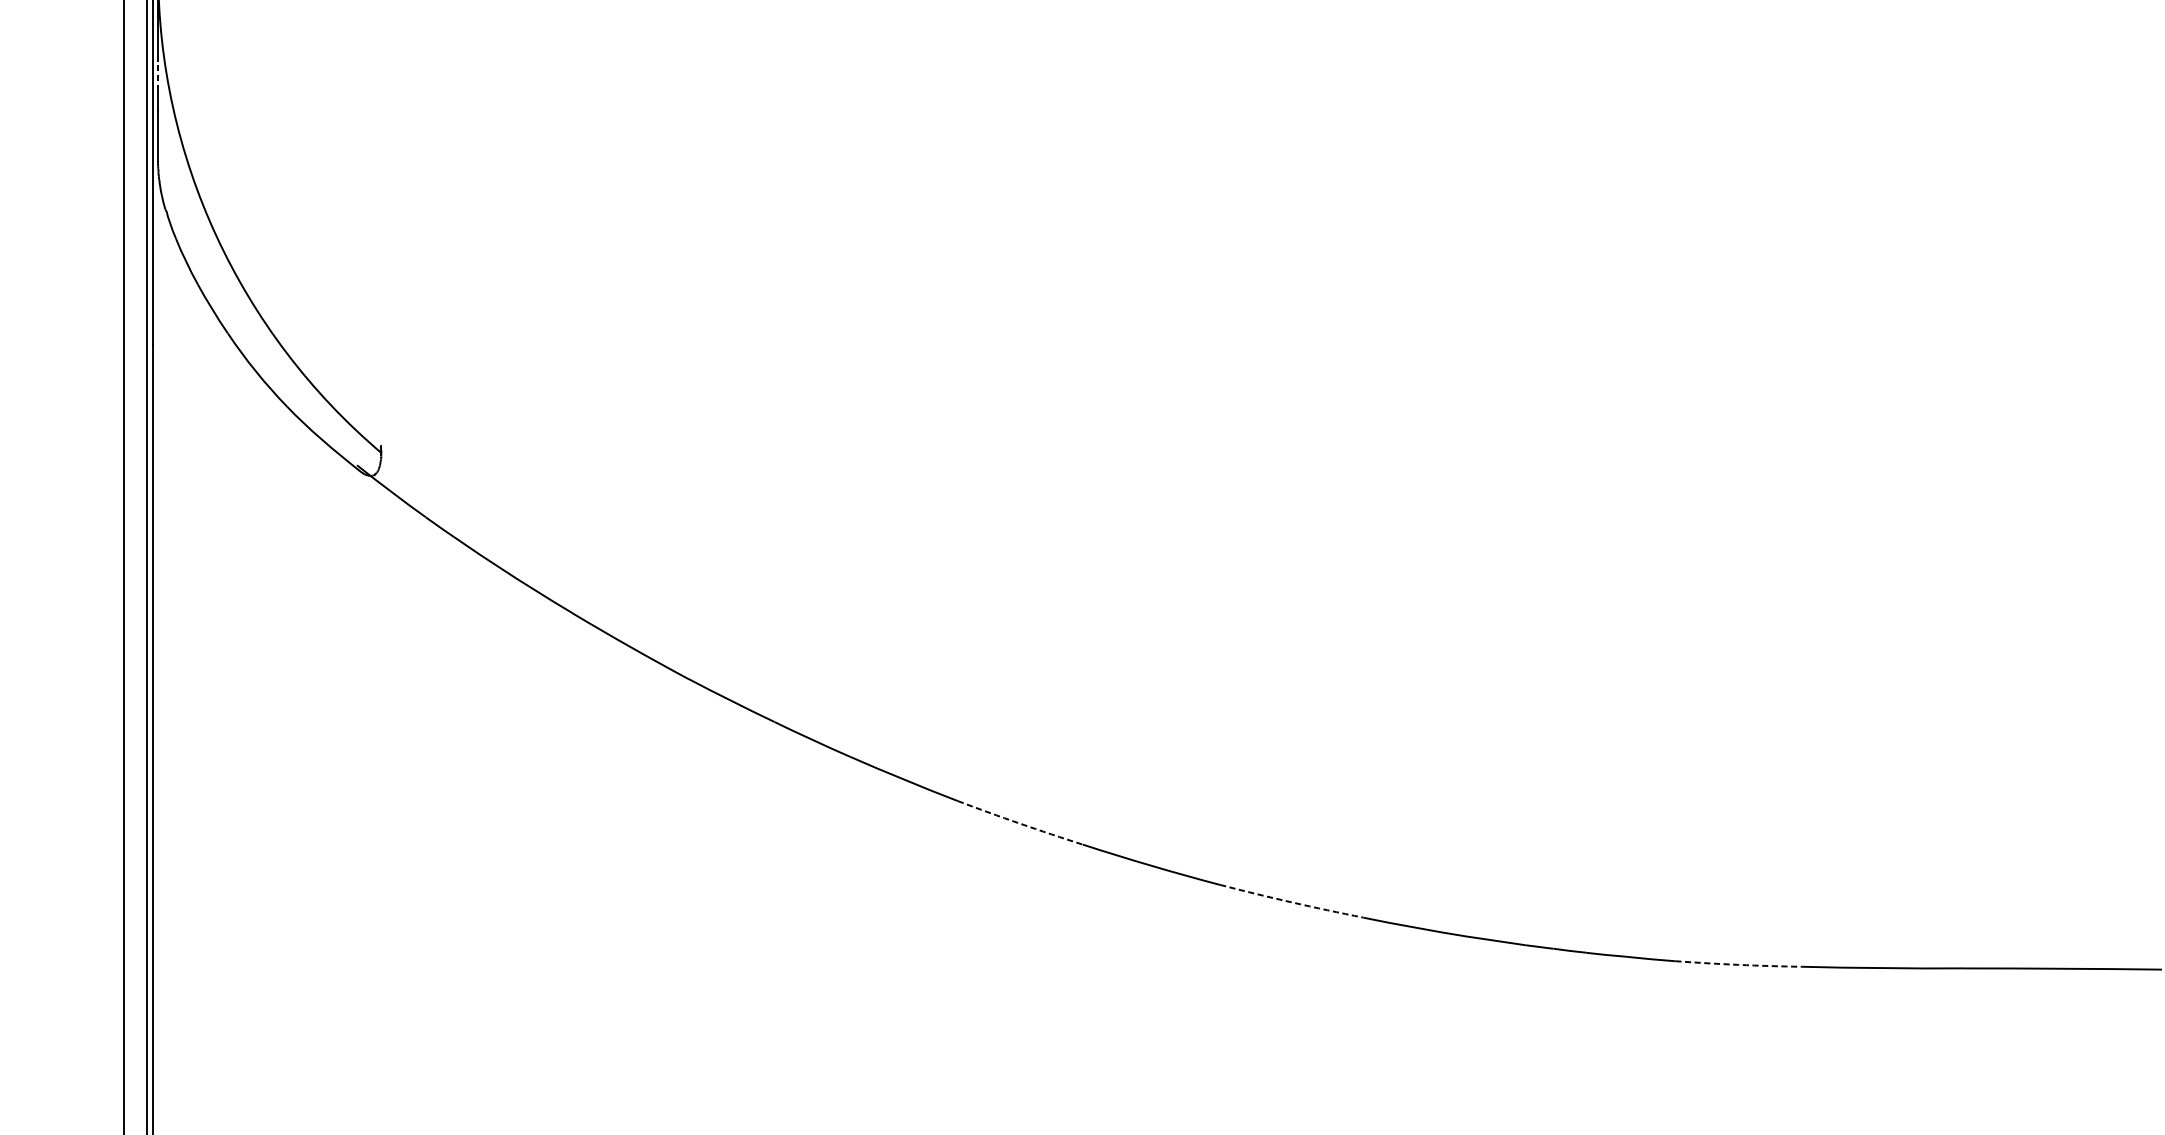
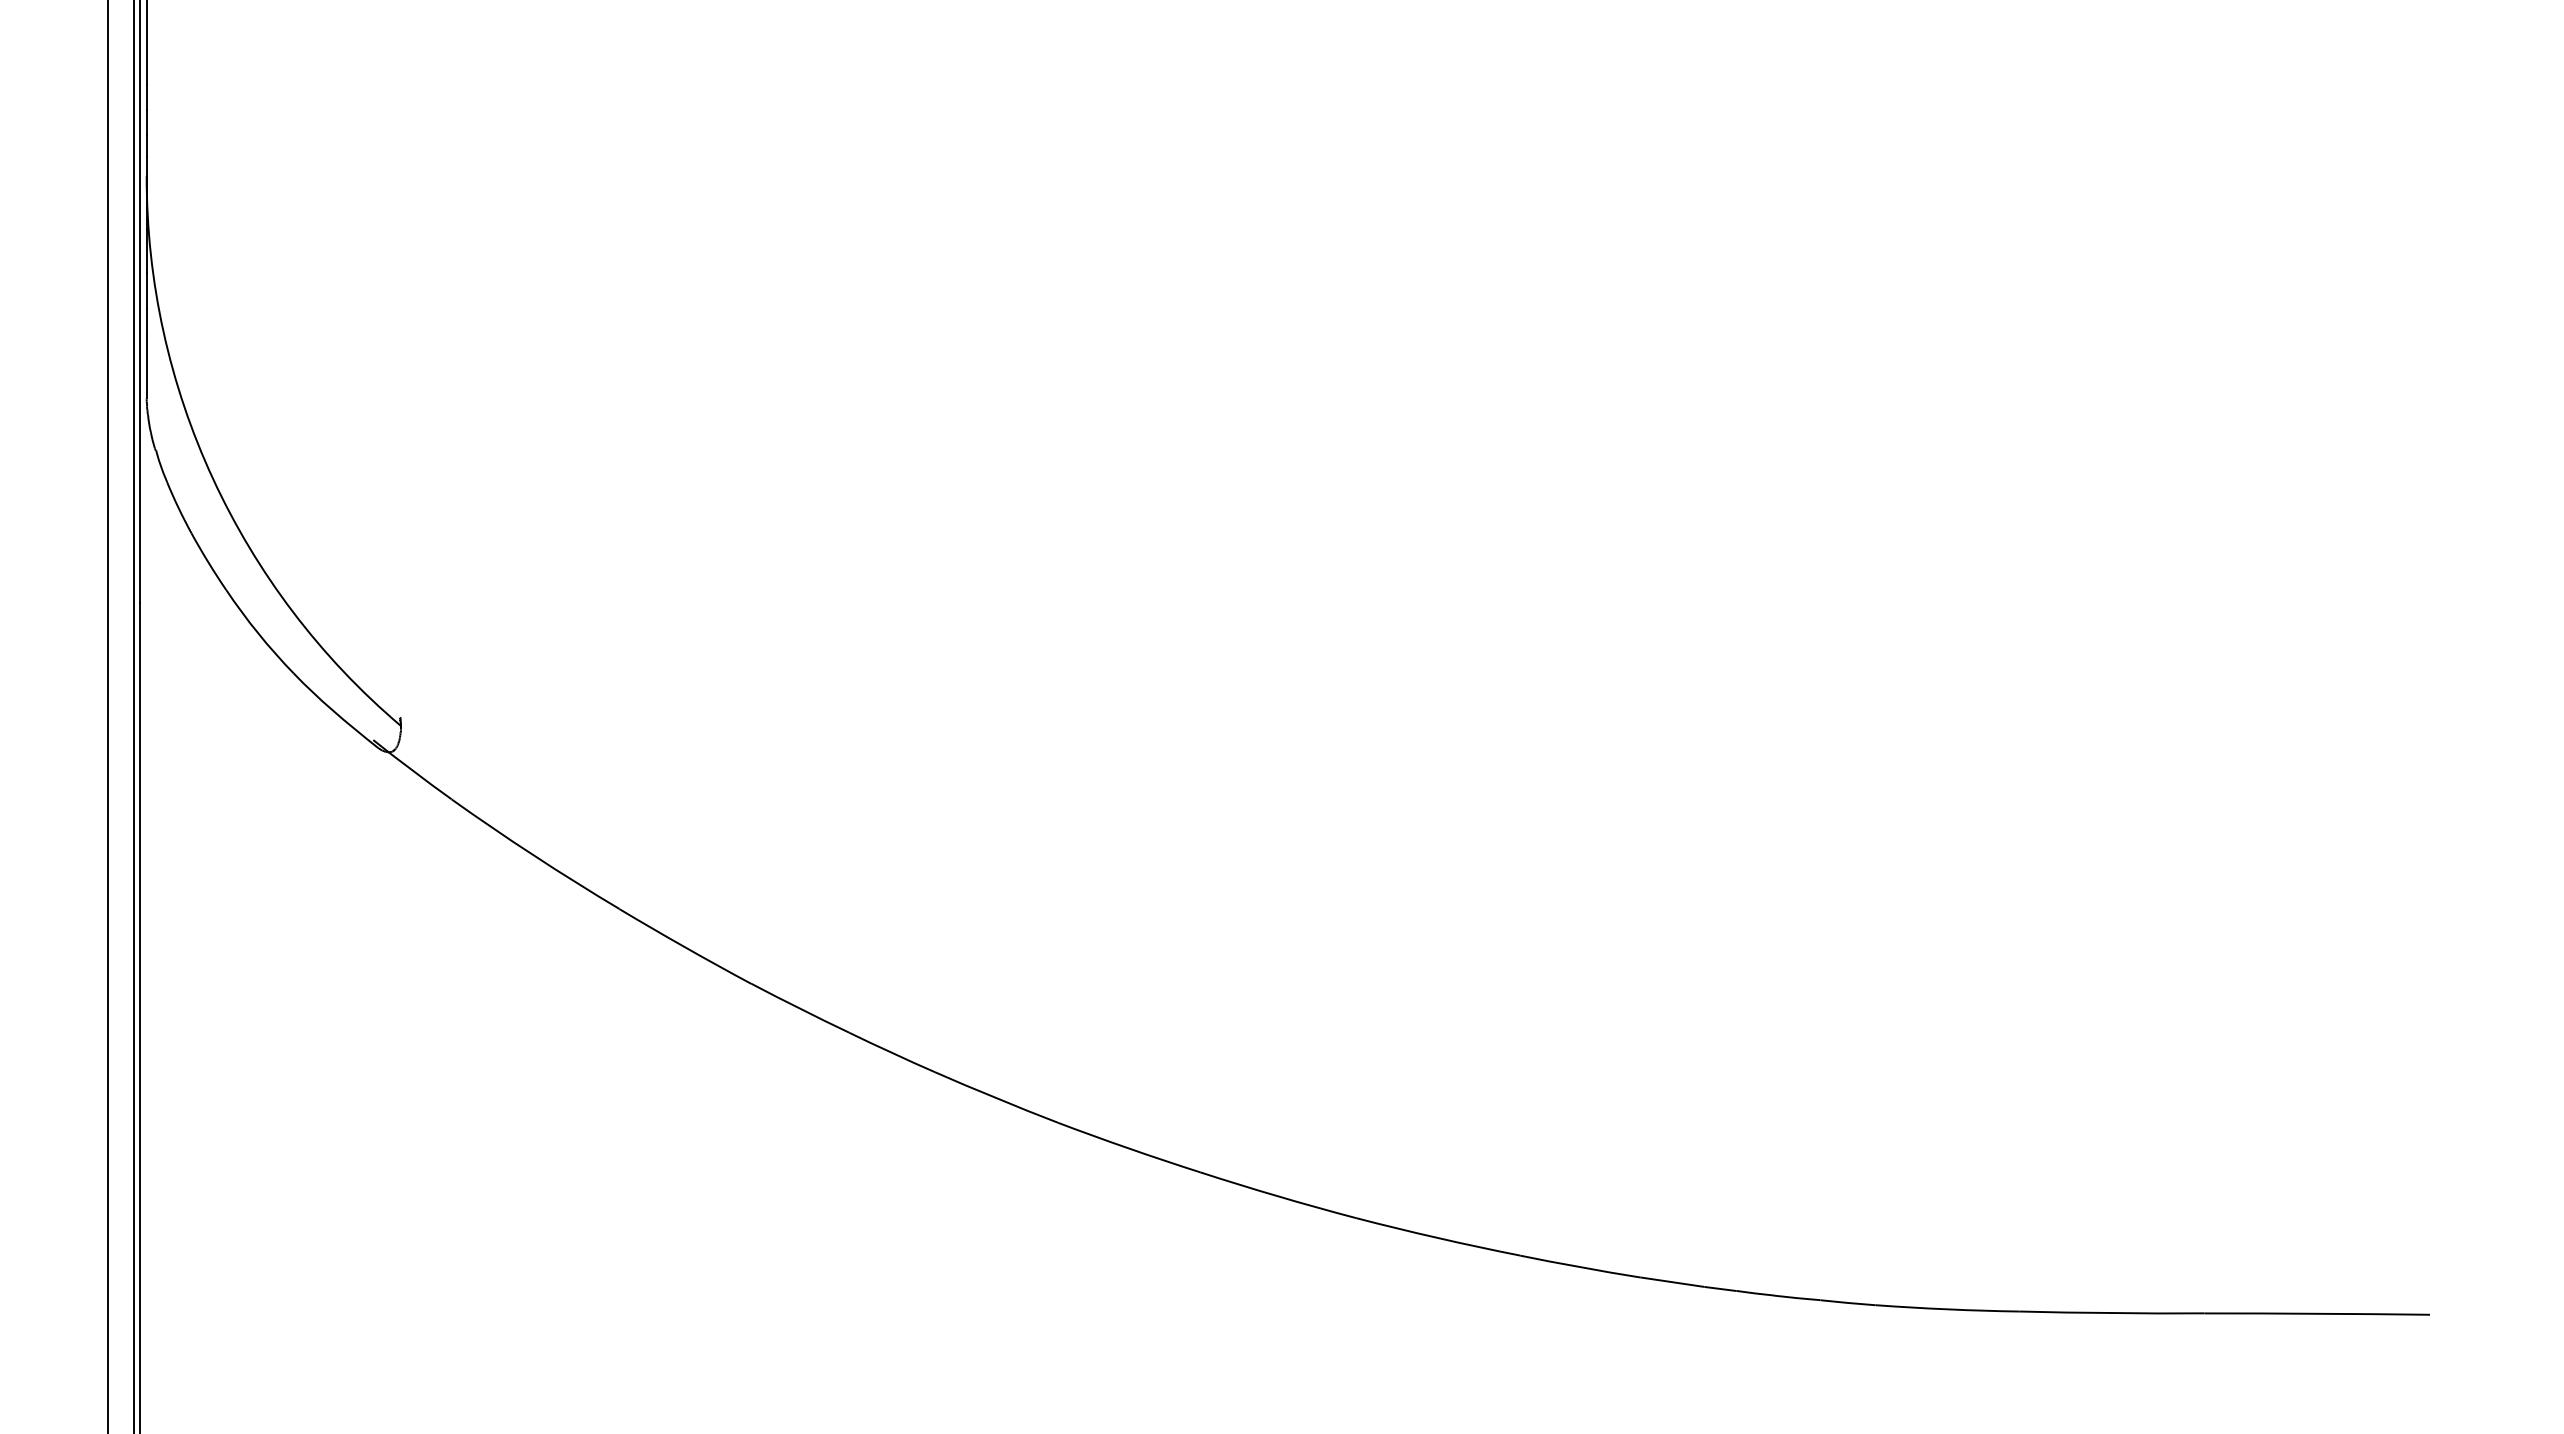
line: (158, 71) -> (146, 291), dashed -> solid
arc: (1019, 823) -> (1128, 1148), dashed -> solid
arc: (1291, 902) -> (1438, 1238), dashed -> solid
arc: (1738, 964) -> (1947, 1309), dashed -> solid

